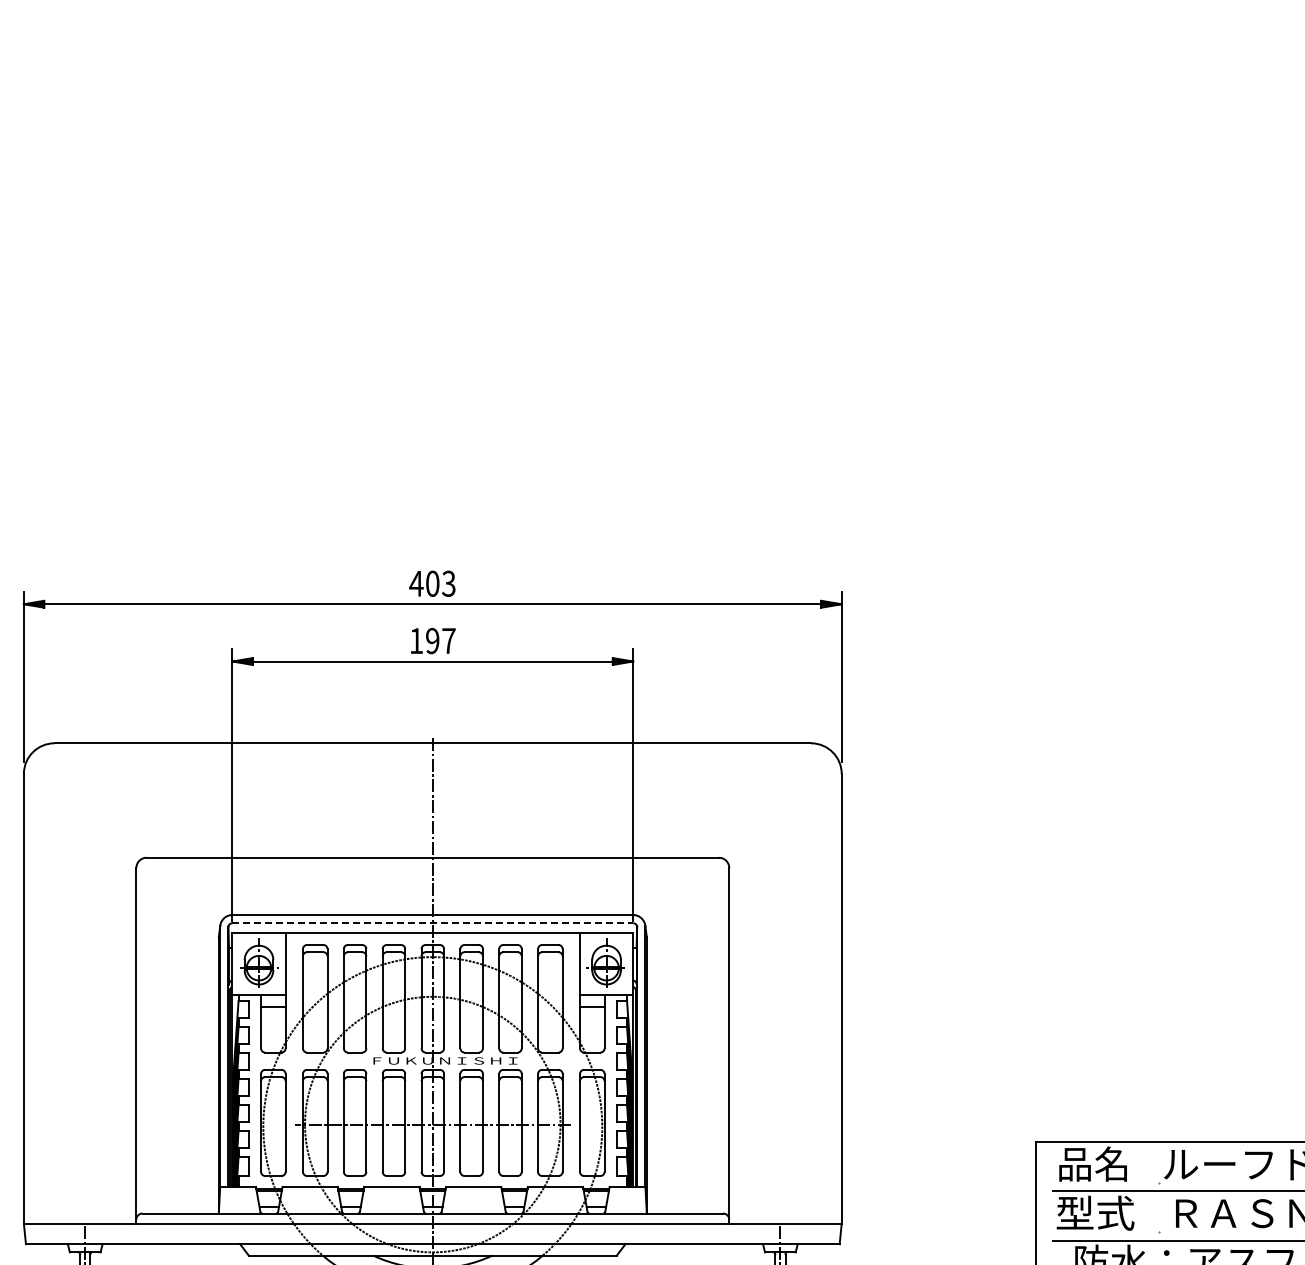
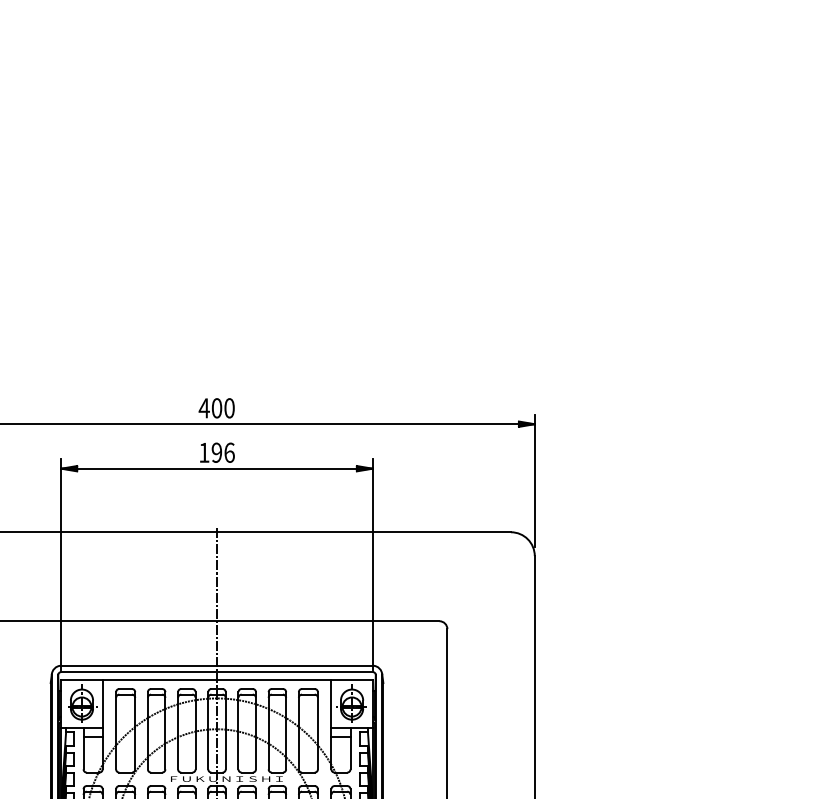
text: (448, 583) -> (229, 408), 403 -> 400
text: (448, 640) -> (229, 452), 197 -> 196
line: (433, 923) -> (217, 672), dashed -> solid

